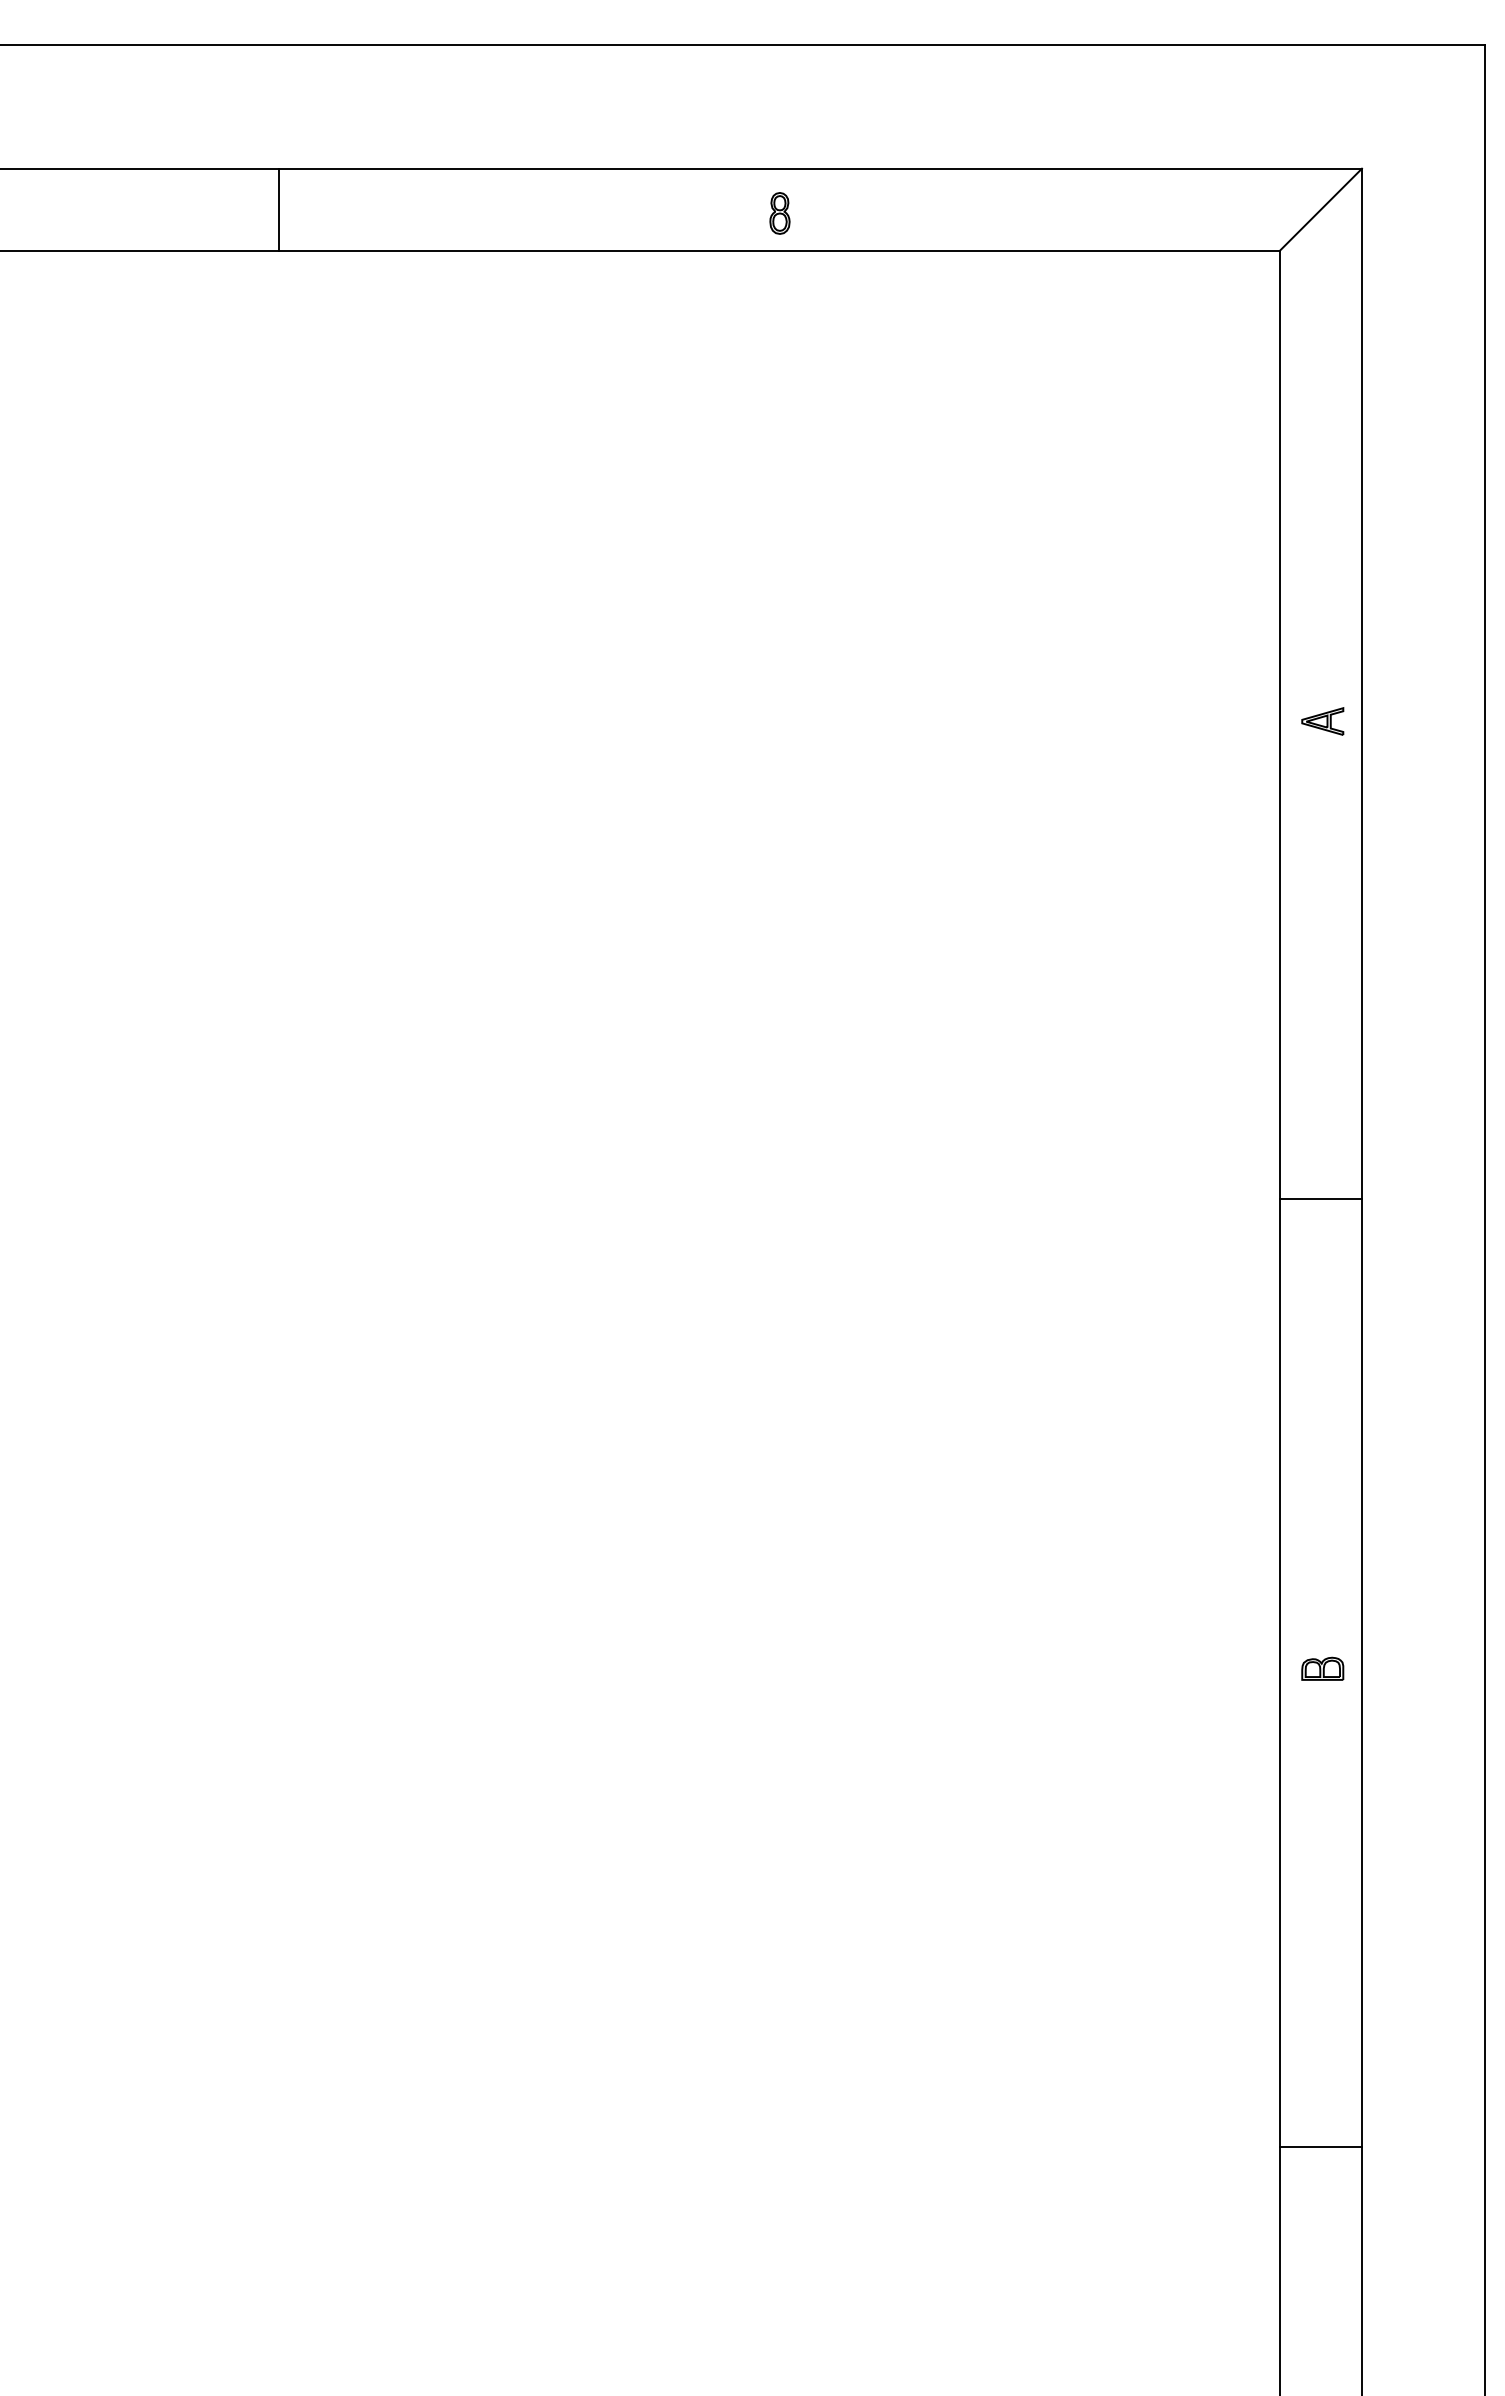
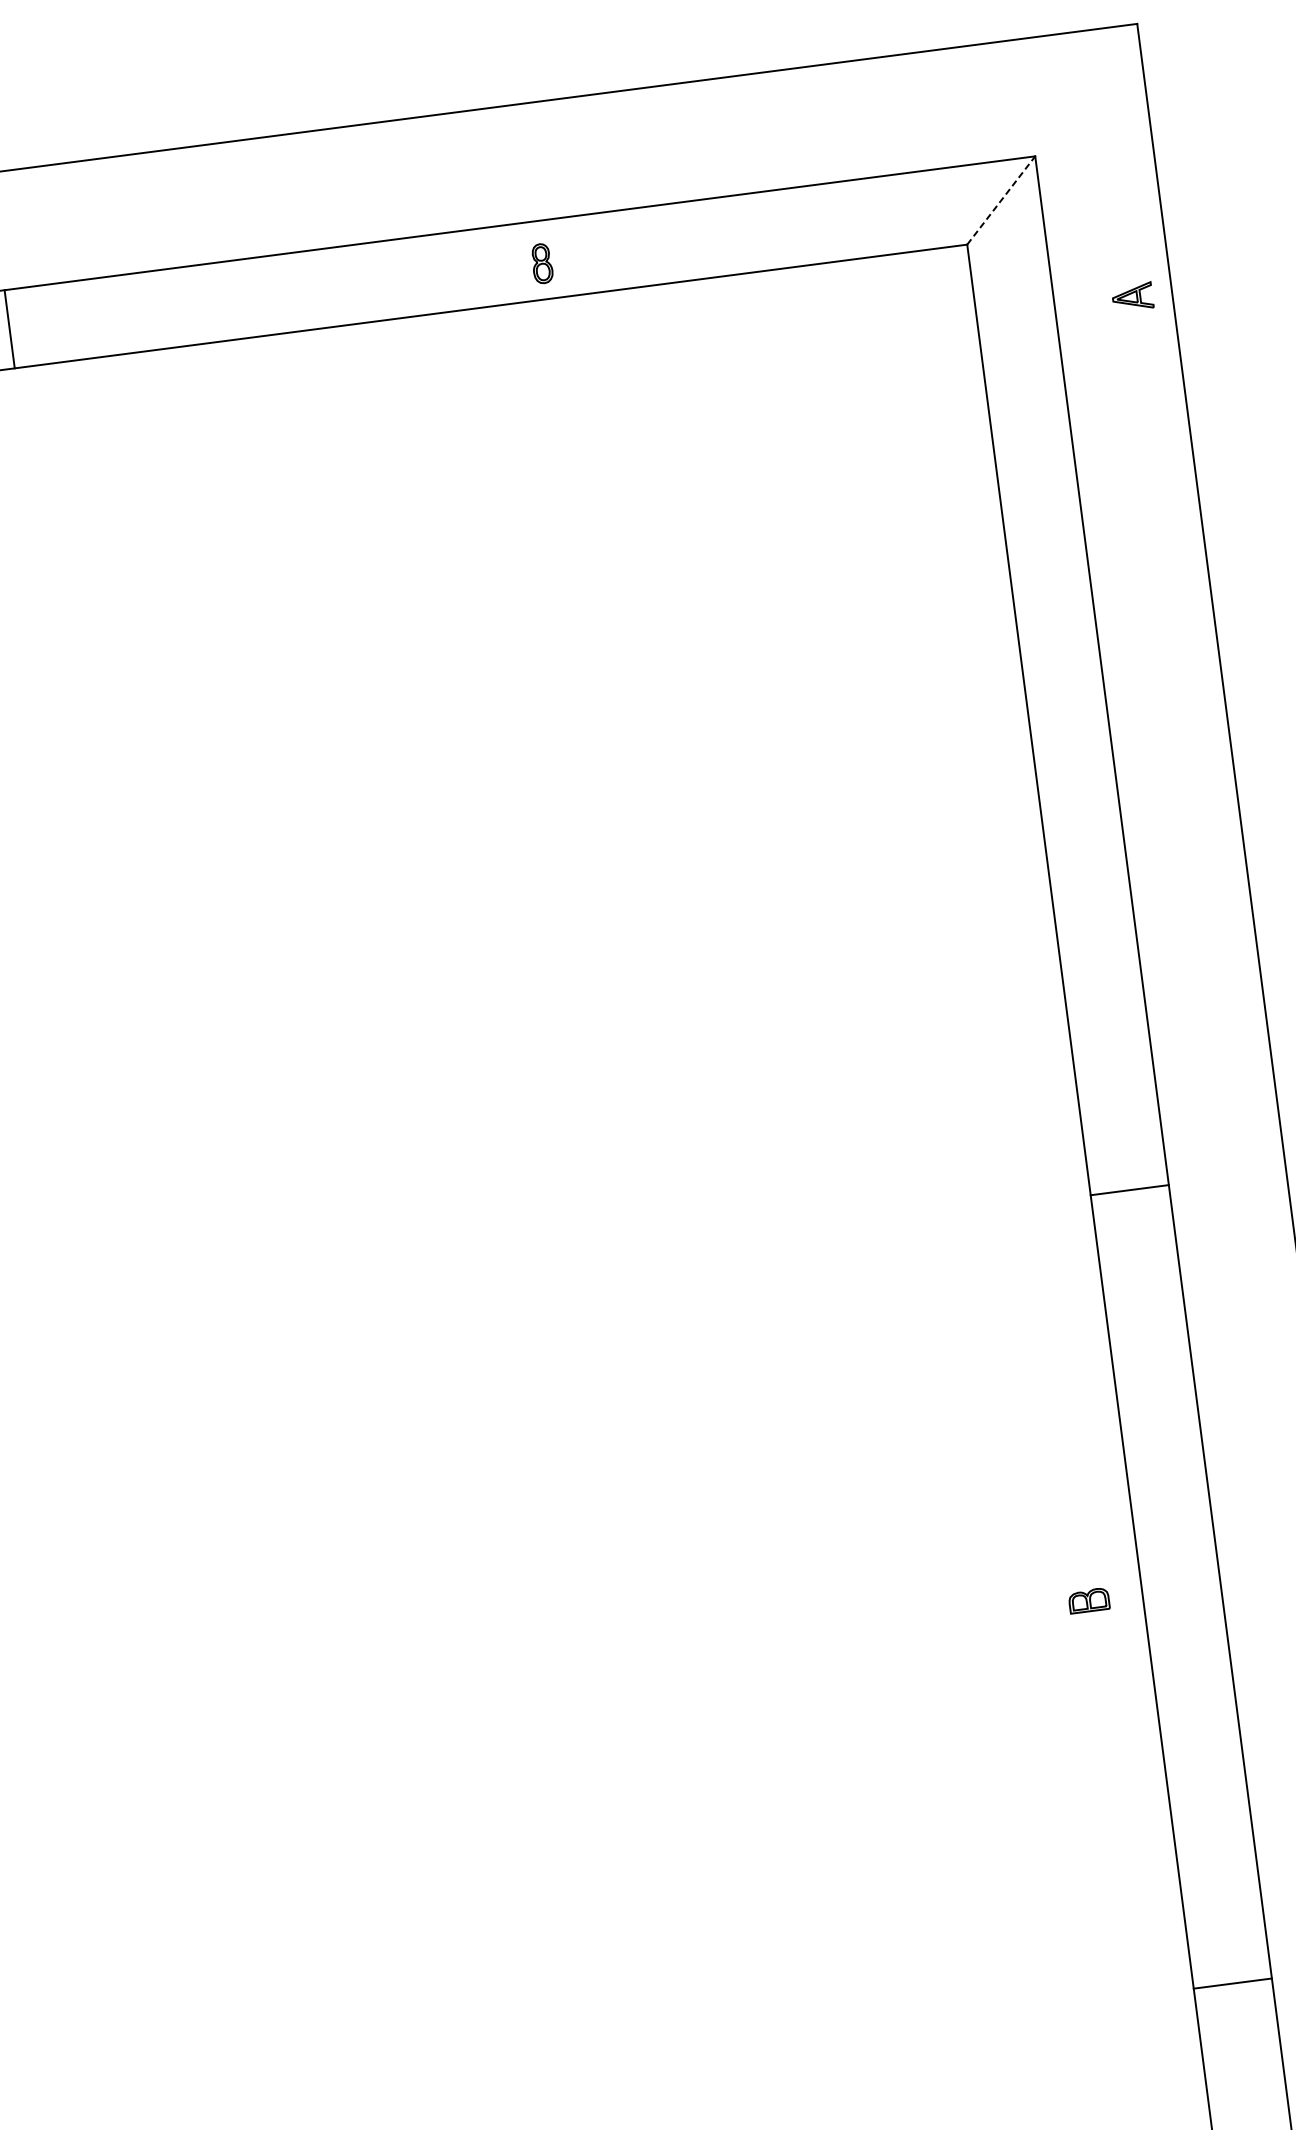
line: (1321, 209) -> (1001, 200), solid -> dashed
part: (779, 213) -> (541, 263), moved
part: (1322, 721) -> (1132, 297), moved
line: (1320, 1198) -> (1129, 1189), moved
part: (1322, 1668) -> (1088, 1600), moved
line: (1320, 2146) -> (1232, 1983), moved

